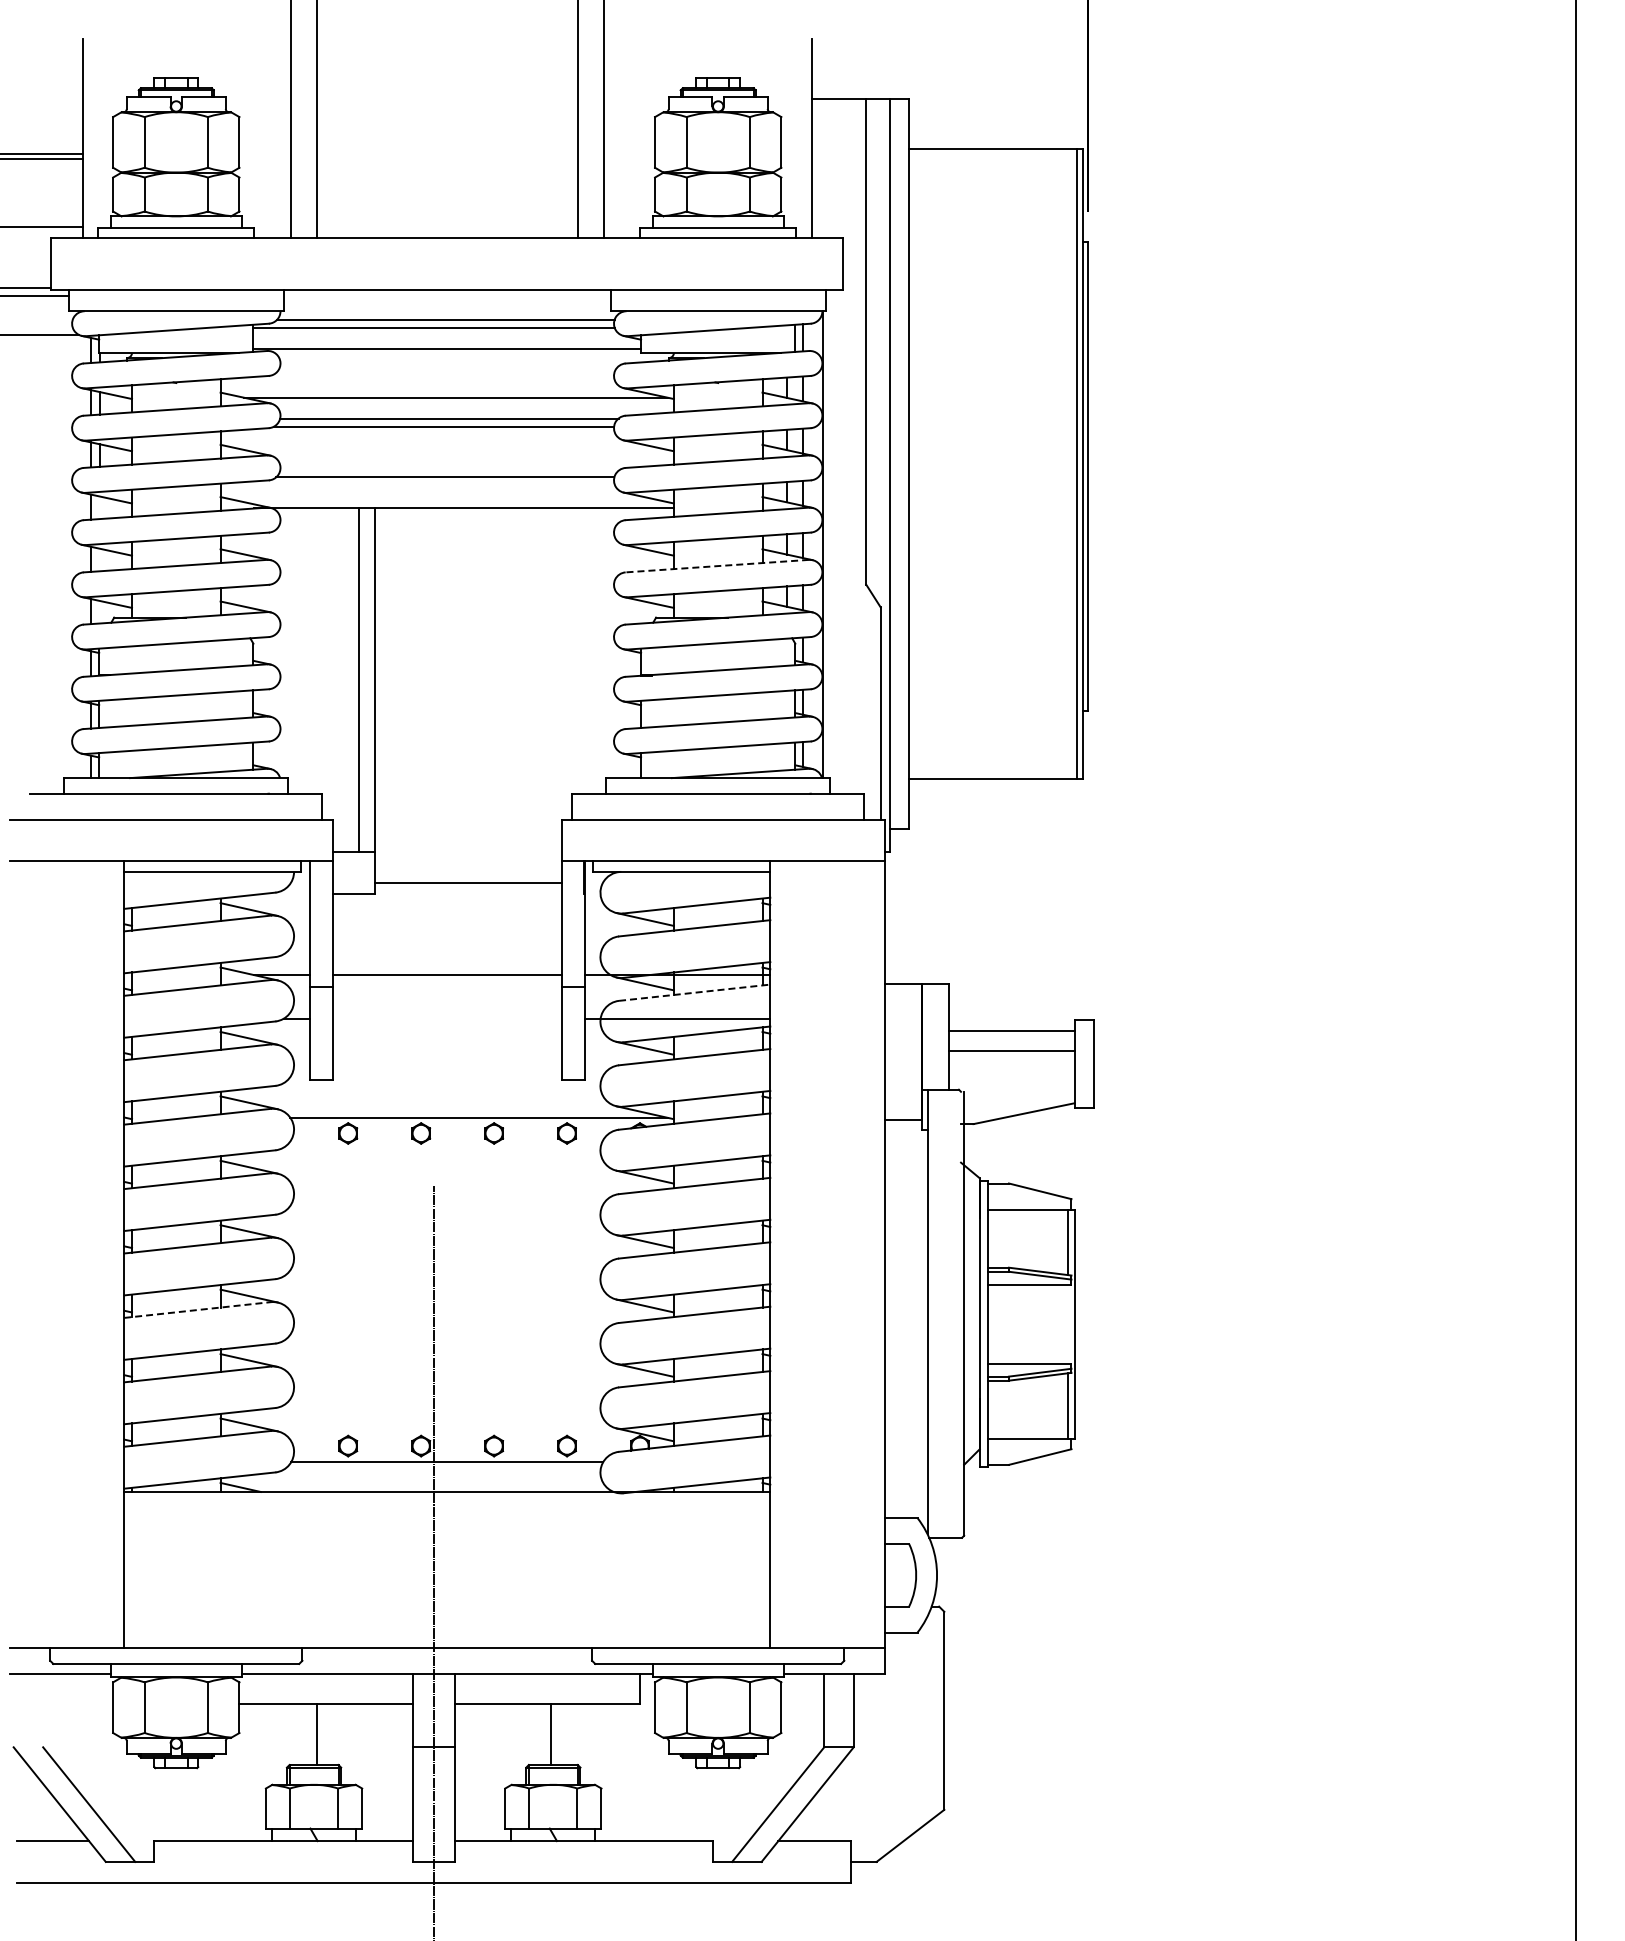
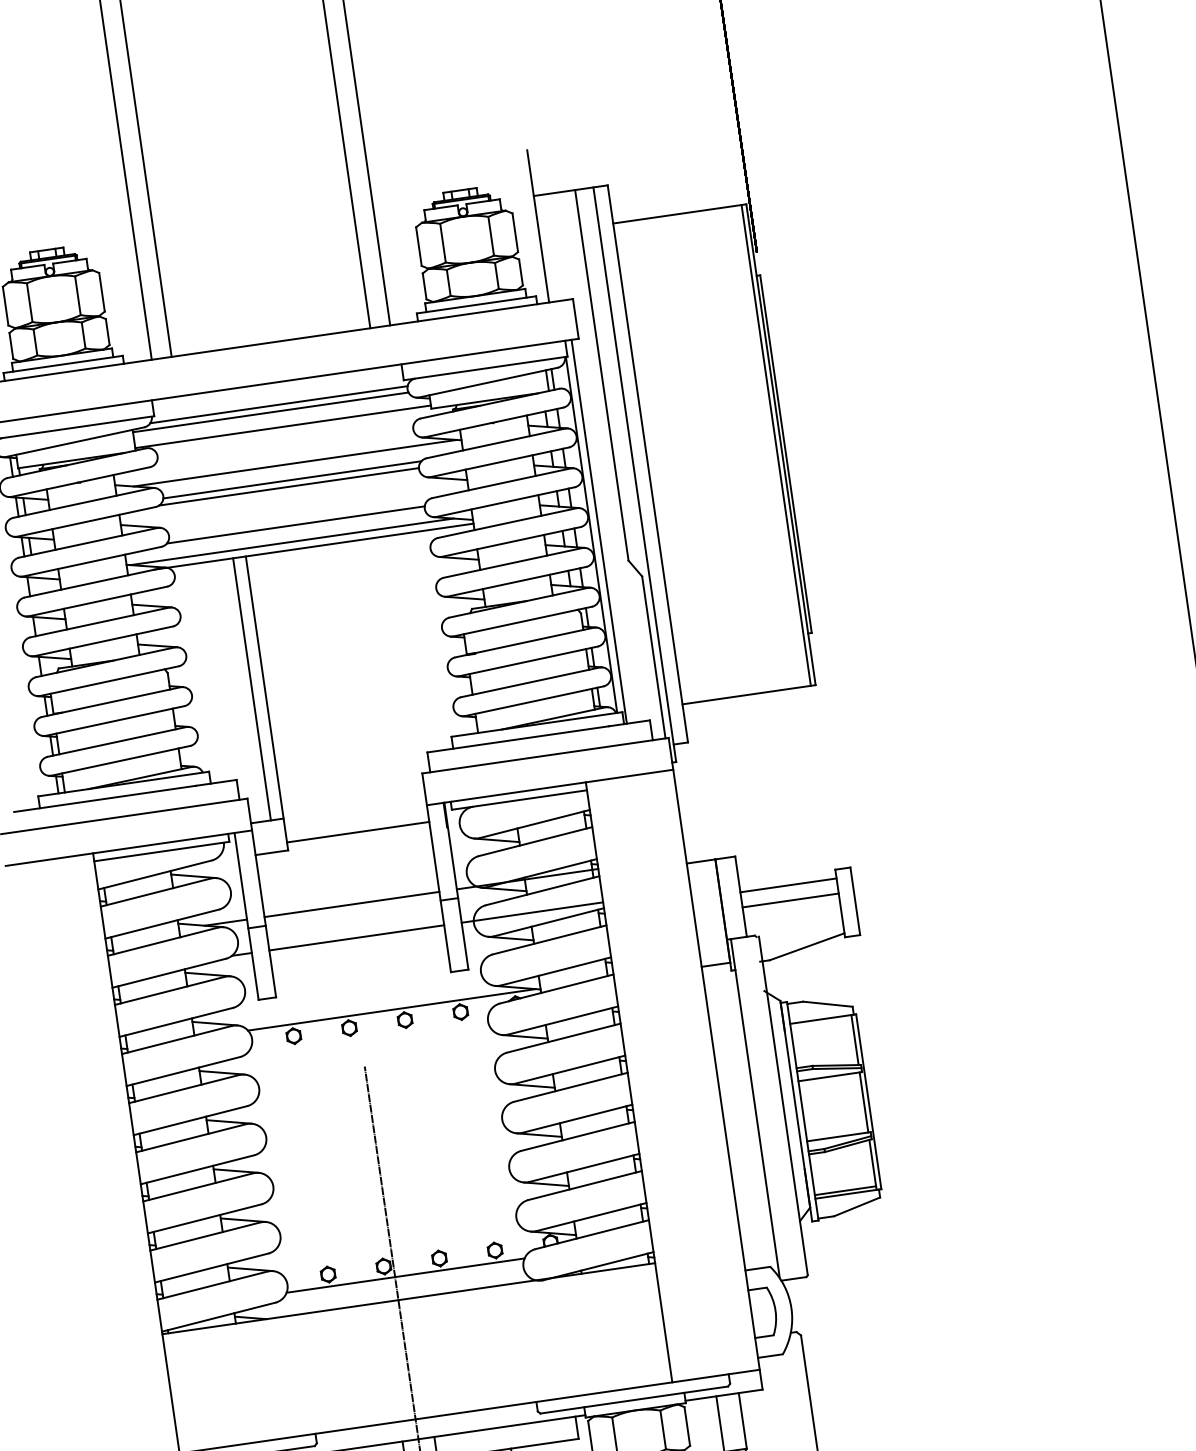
line: (437, 498) -> (292, 542), added
line: (833, 541) -> (598, 531), added
line: (717, 566) -> (513, 563), dashed -> solid
line: (695, 992) -> (543, 890), dashed -> solid
line: (446, 1018) -> (356, 937), added
line: (197, 1310) -> (198, 1187), dashed -> solid
line: (1068, 1323) -> (864, 1101), added
line: (1028, 1434) -> (845, 1190), added

